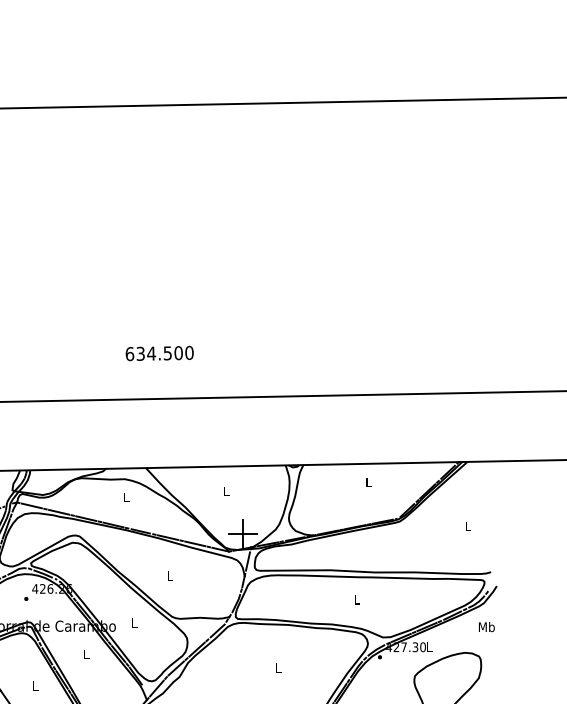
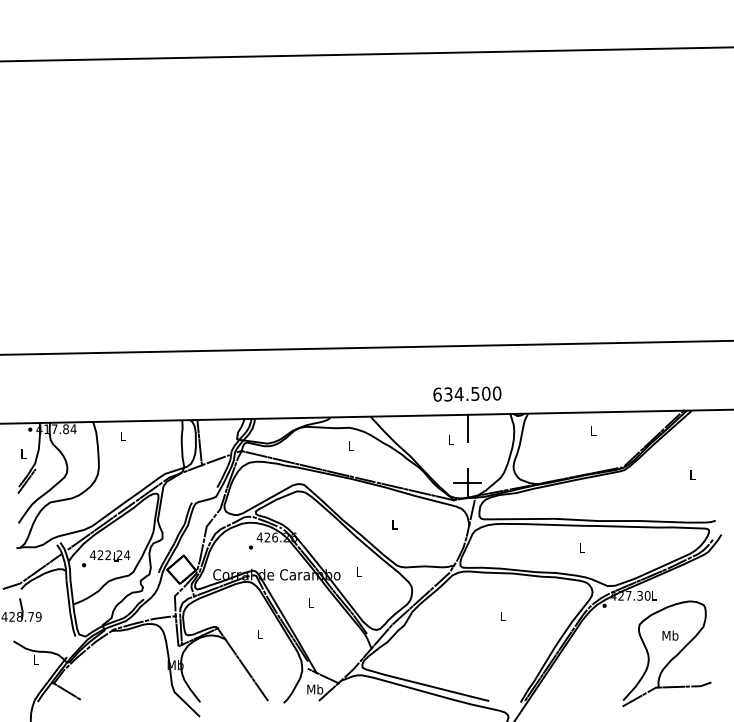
text: (159, 352) -> (467, 393), moved
line: (242, 479) -> (467, 428), added
text: (486, 626) -> (670, 635), moved

